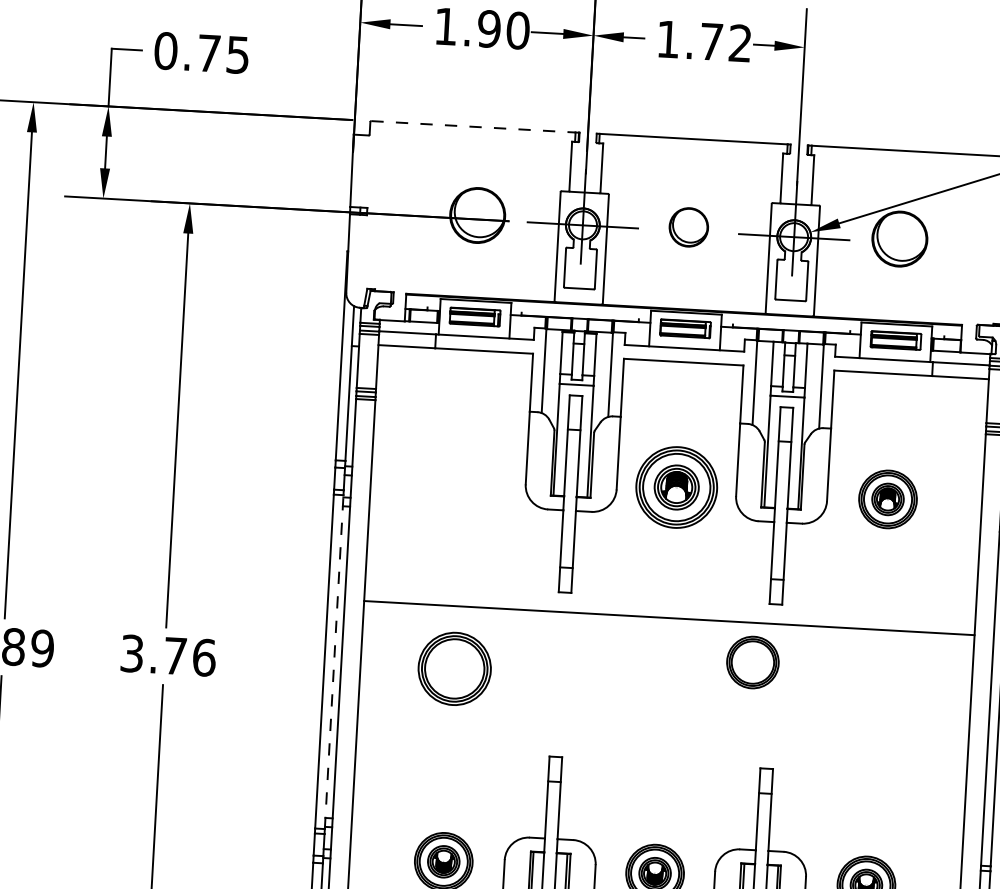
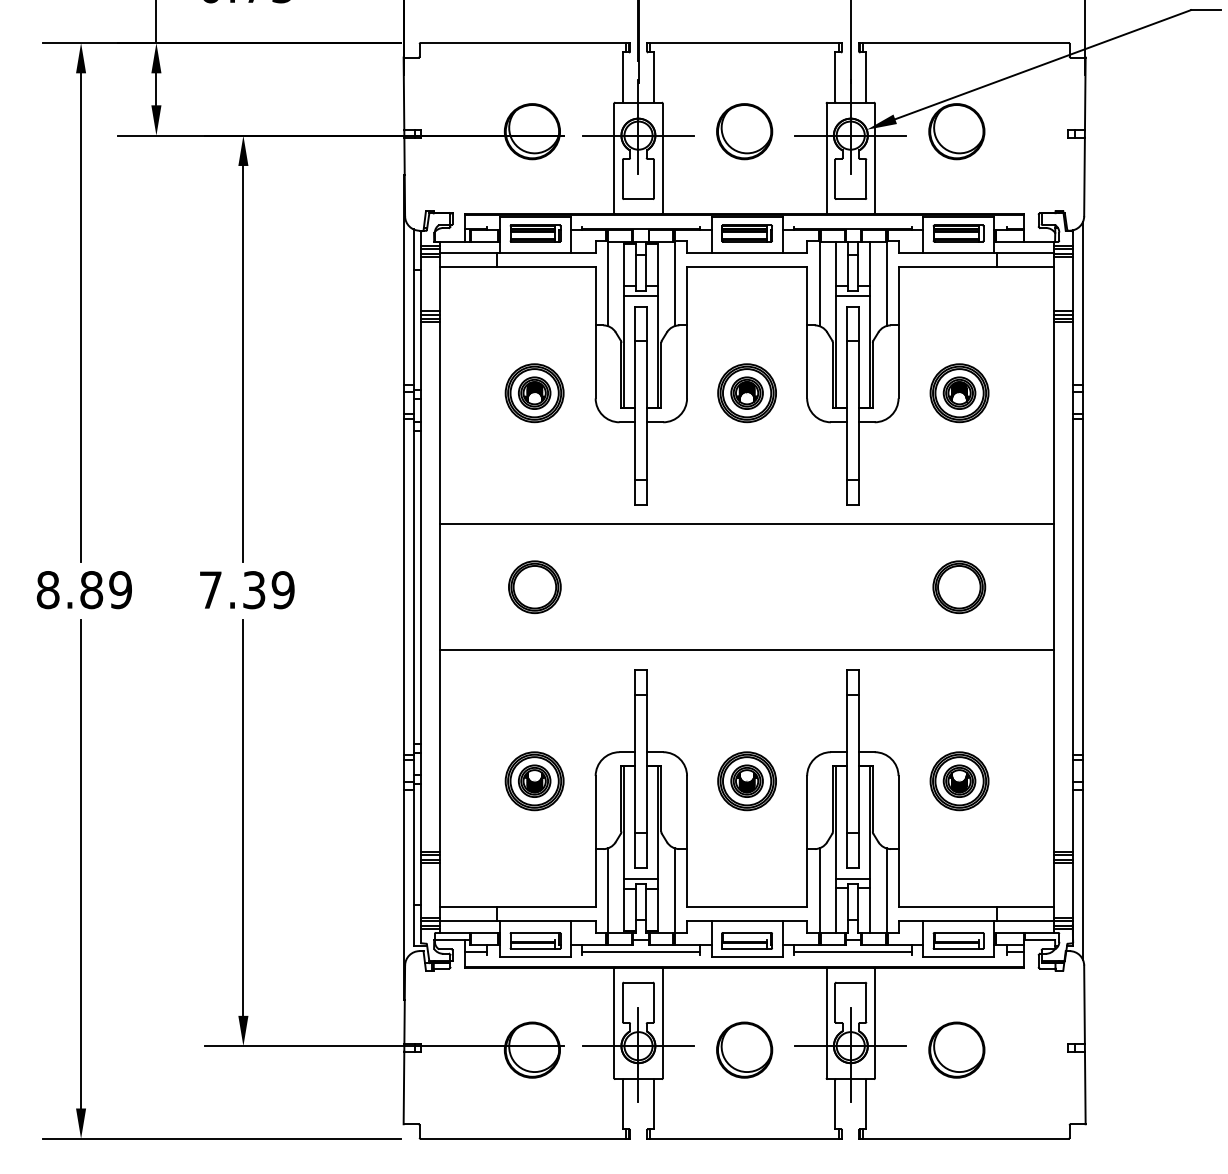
line: (473, 127) -> (523, 43), dashed -> solid
part: (688, 227) -> (744, 131), size x1.43
part: (465, 476) -> (534, 393), added
part: (676, 487) -> (746, 393), size x0.71
text: (167, 656) -> (246, 590), 3.76 -> 7.39
line: (334, 662) -> (413, 587), dashed -> solid
part: (753, 662) -> (959, 587), moved
part: (454, 668) -> (534, 586), size x0.71
line: (661, 743) -> (746, 650), added

